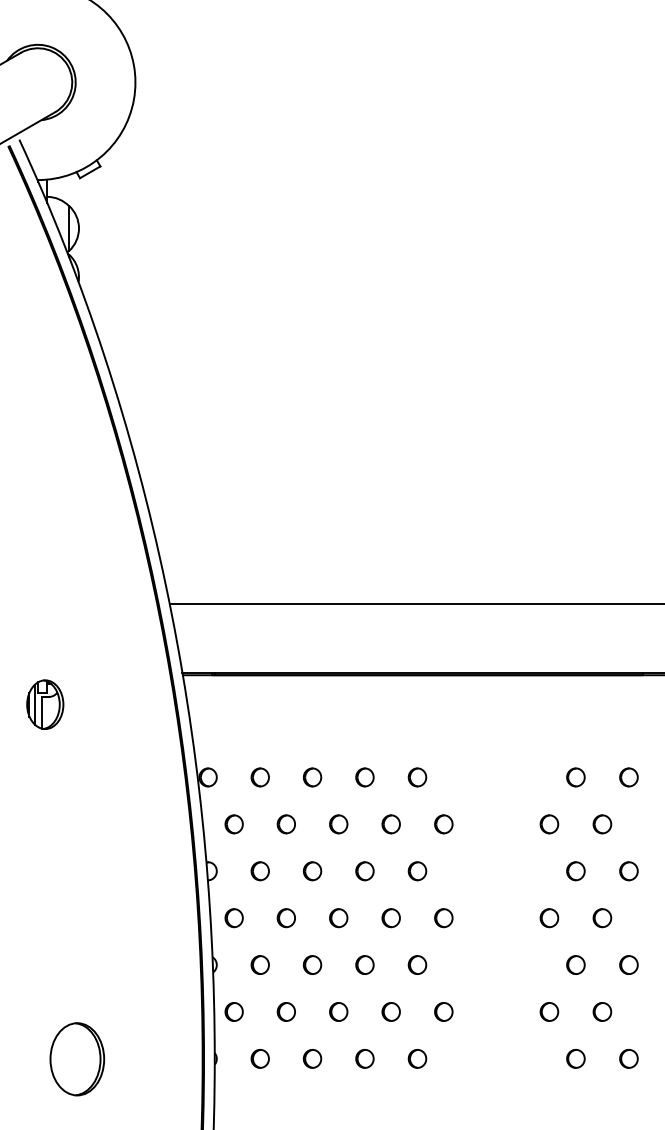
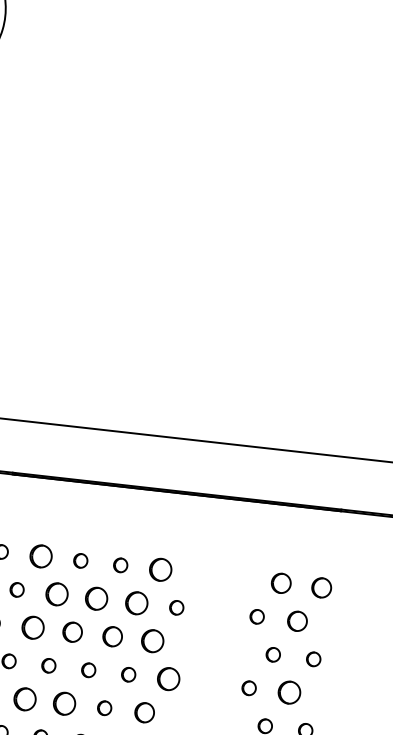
part: (259, 777) -> (40, 556), size x1.6
part: (417, 777) -> (160, 569), size x1.6
part: (575, 777) -> (281, 583), size x1.4
part: (628, 777) -> (321, 587), size x1.4
part: (285, 824) -> (56, 594), size x1.6
part: (338, 824) -> (96, 598), size x1.6
part: (390, 824) -> (136, 603), size x1.6
part: (602, 824) -> (297, 621), size x1.4
part: (259, 871) -> (32, 627), size x1.6
part: (312, 871) -> (72, 632), size x1.4
part: (364, 871) -> (112, 636), size x1.4
part: (417, 871) -> (152, 641), size x1.6
part: (443, 918) -> (168, 679), size x1.6
part: (602, 918) -> (289, 693), size x1.6
part: (259, 964) -> (24, 698), size x1.6
part: (312, 964) -> (64, 703), size x1.6
part: (417, 964) -> (144, 712), size x1.4

